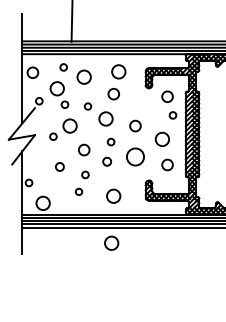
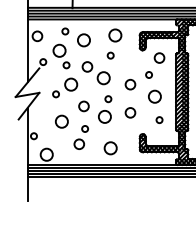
circle: (113, 93) -> (110, 55), size x0.62
circle: (87, 106) -> (86, 66), size x1.67
circle: (172, 115) -> (148, 75), moved
circle: (135, 157) -> (130, 113), size x0.62
circle: (106, 161) -> (104, 116), size x1.67
circle: (167, 165) -> (159, 120), size x0.62
circle: (59, 166) -> (61, 121), size x1.67
circle: (78, 191) -> (78, 143), size x1.67
circle: (111, 242) -> (108, 190), removed

